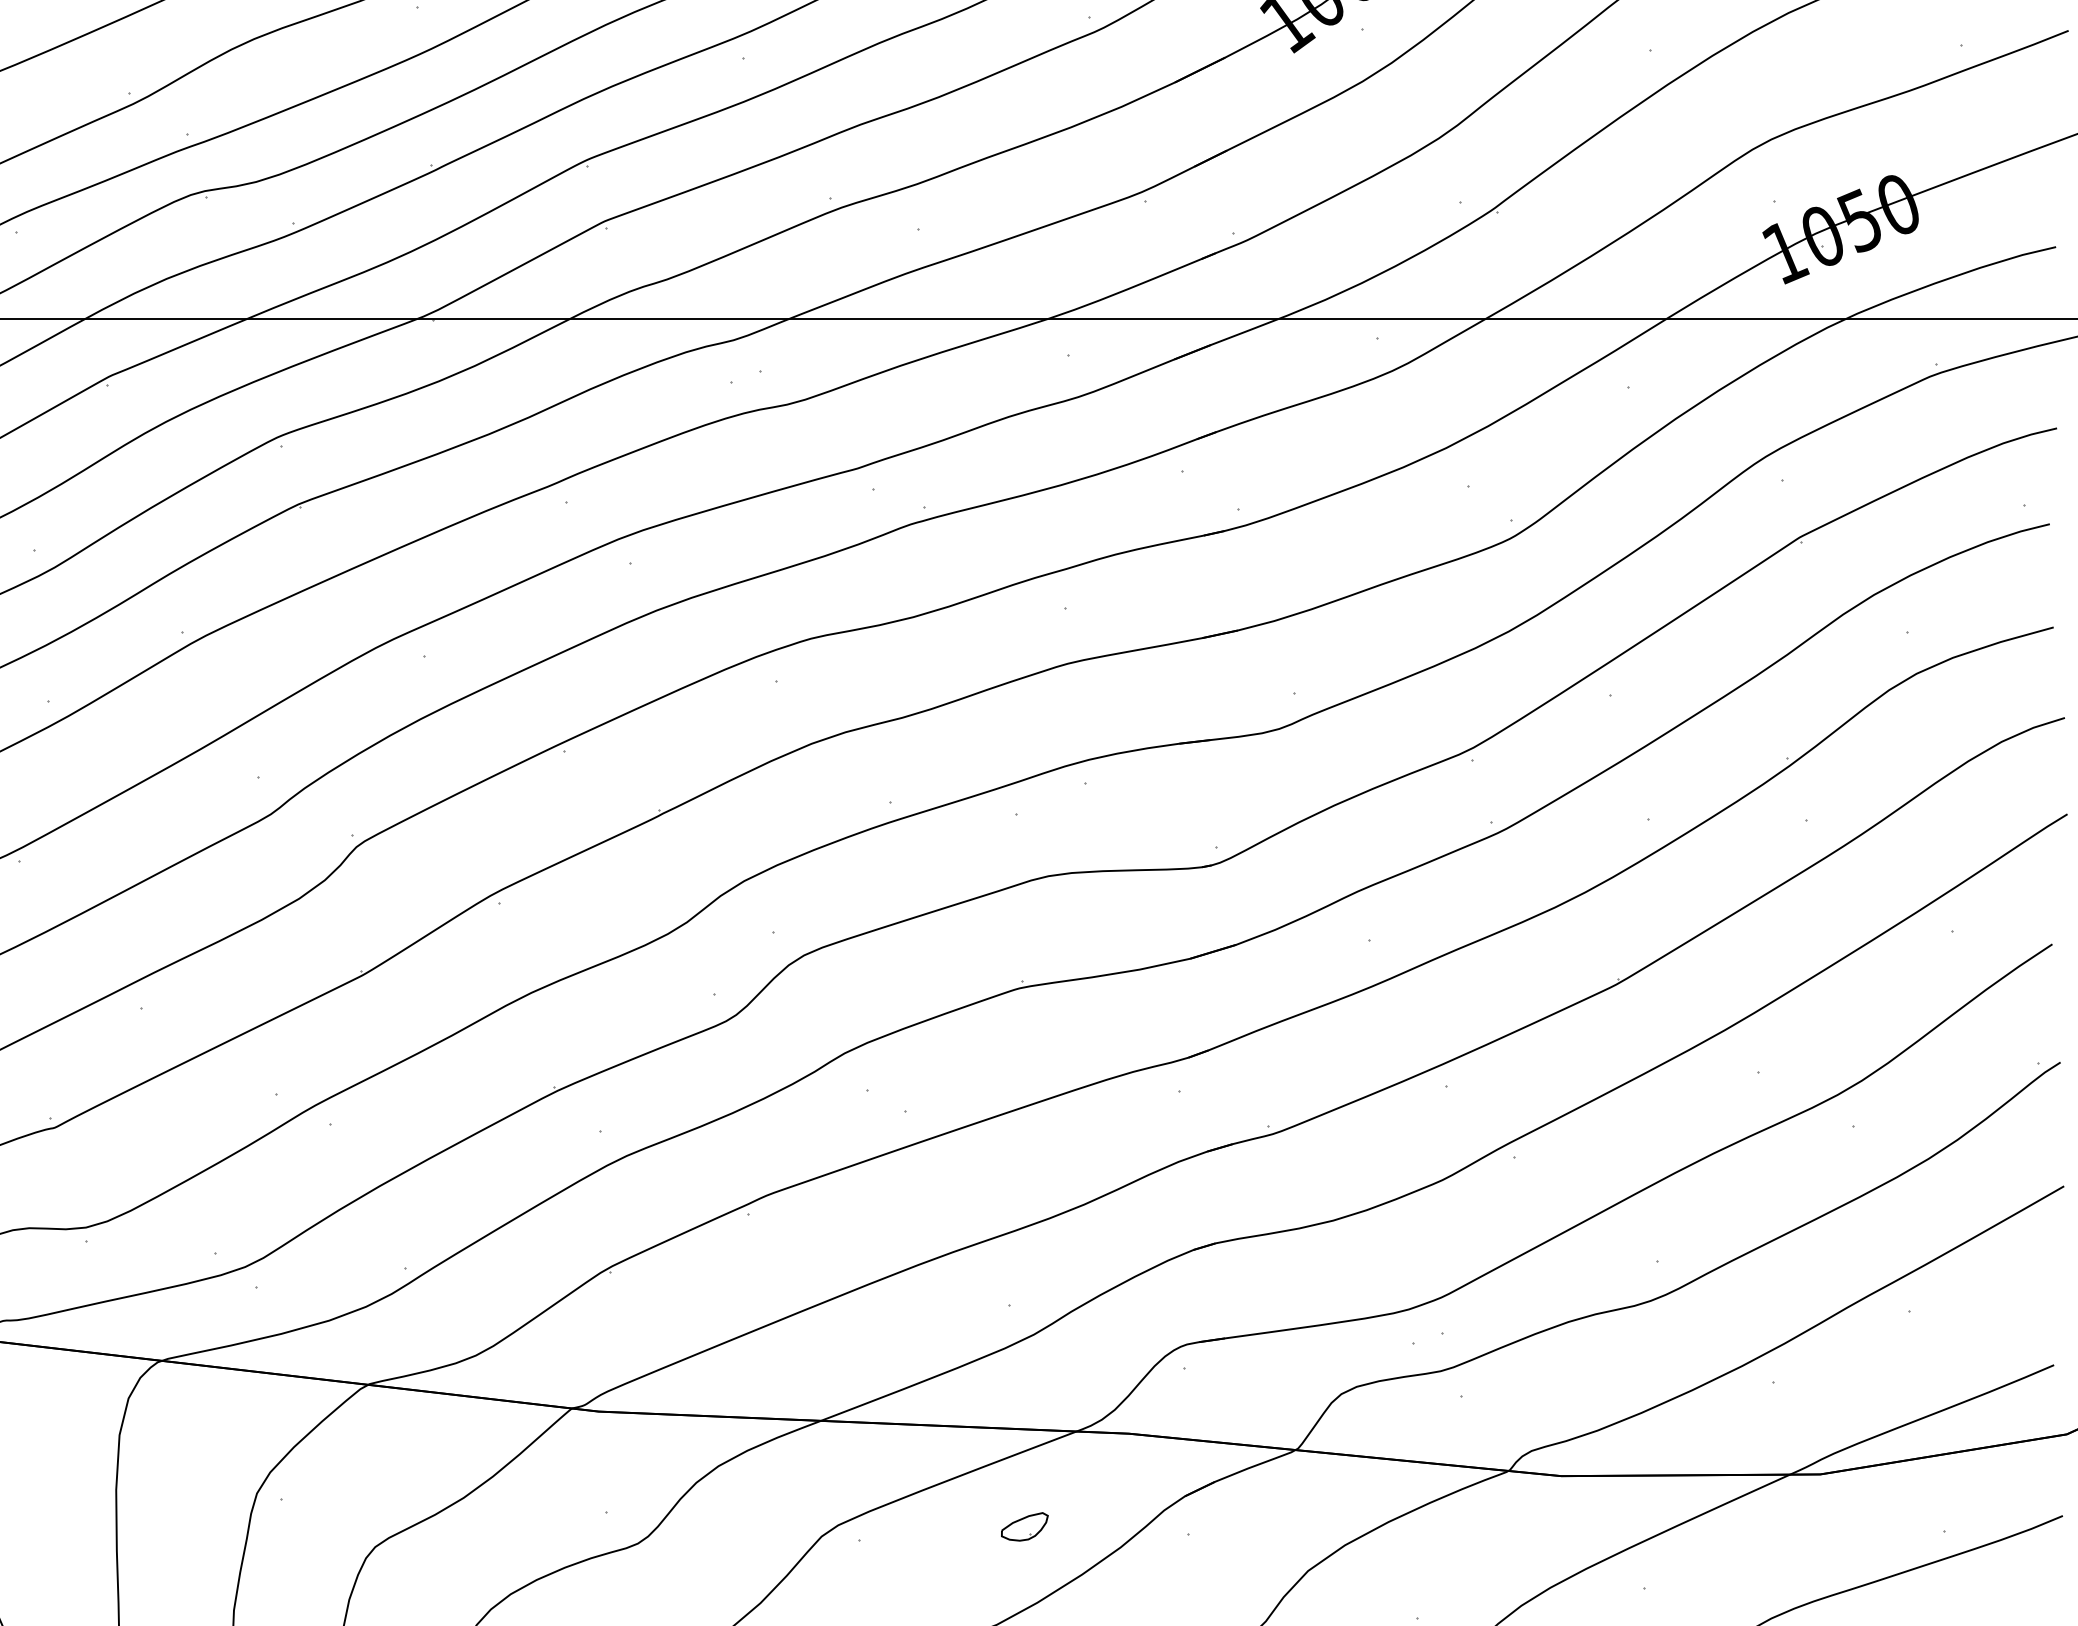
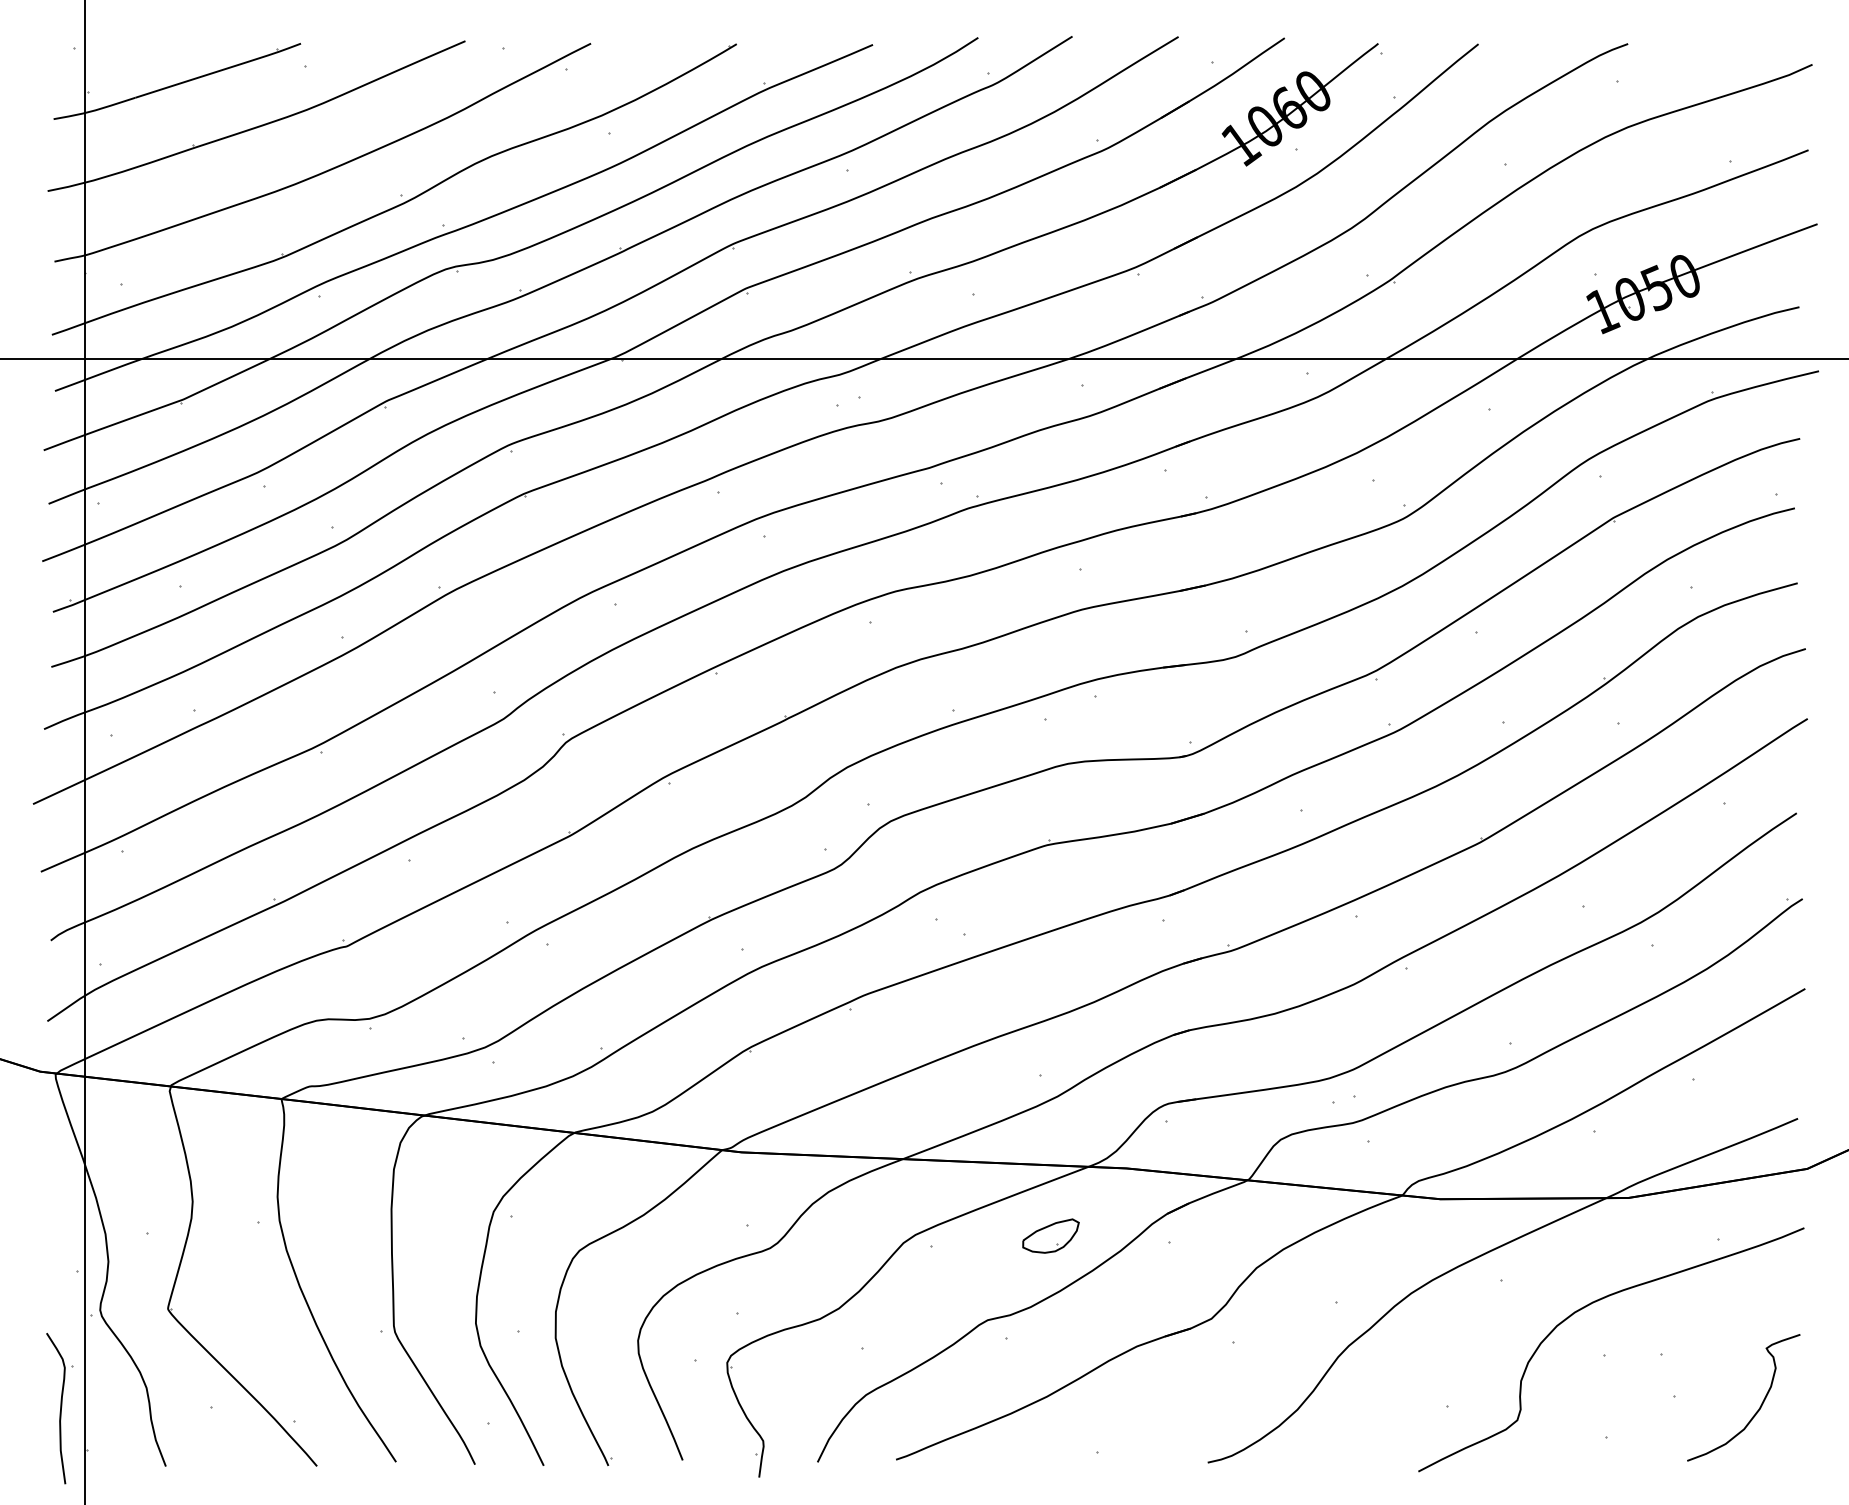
part: (1024, 1526) -> (1050, 1235), size x1.67

